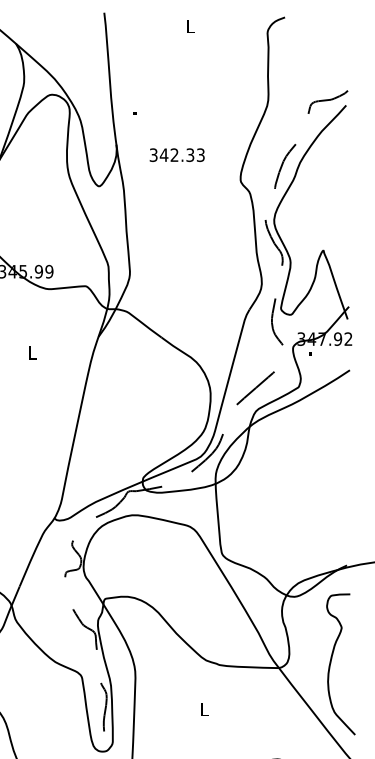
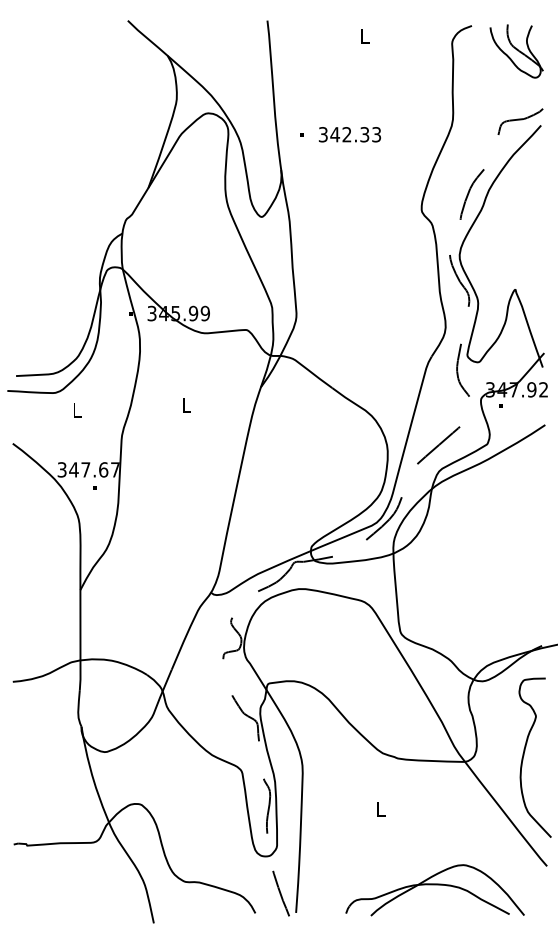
part: (324, 40) -> (516, 51), added
text: (176, 154) -> (349, 134), moved

